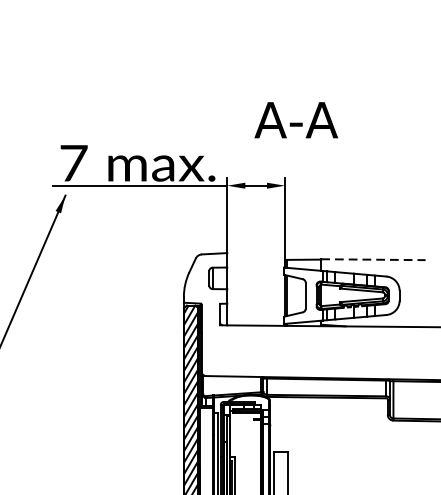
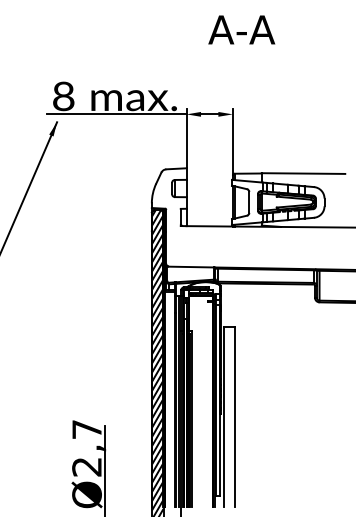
text: (295, 119) -> (241, 29), moved
text: (73, 163) -> (63, 96), 7 -> 8
line: (373, 259) -> (303, 173), dashed -> solid

